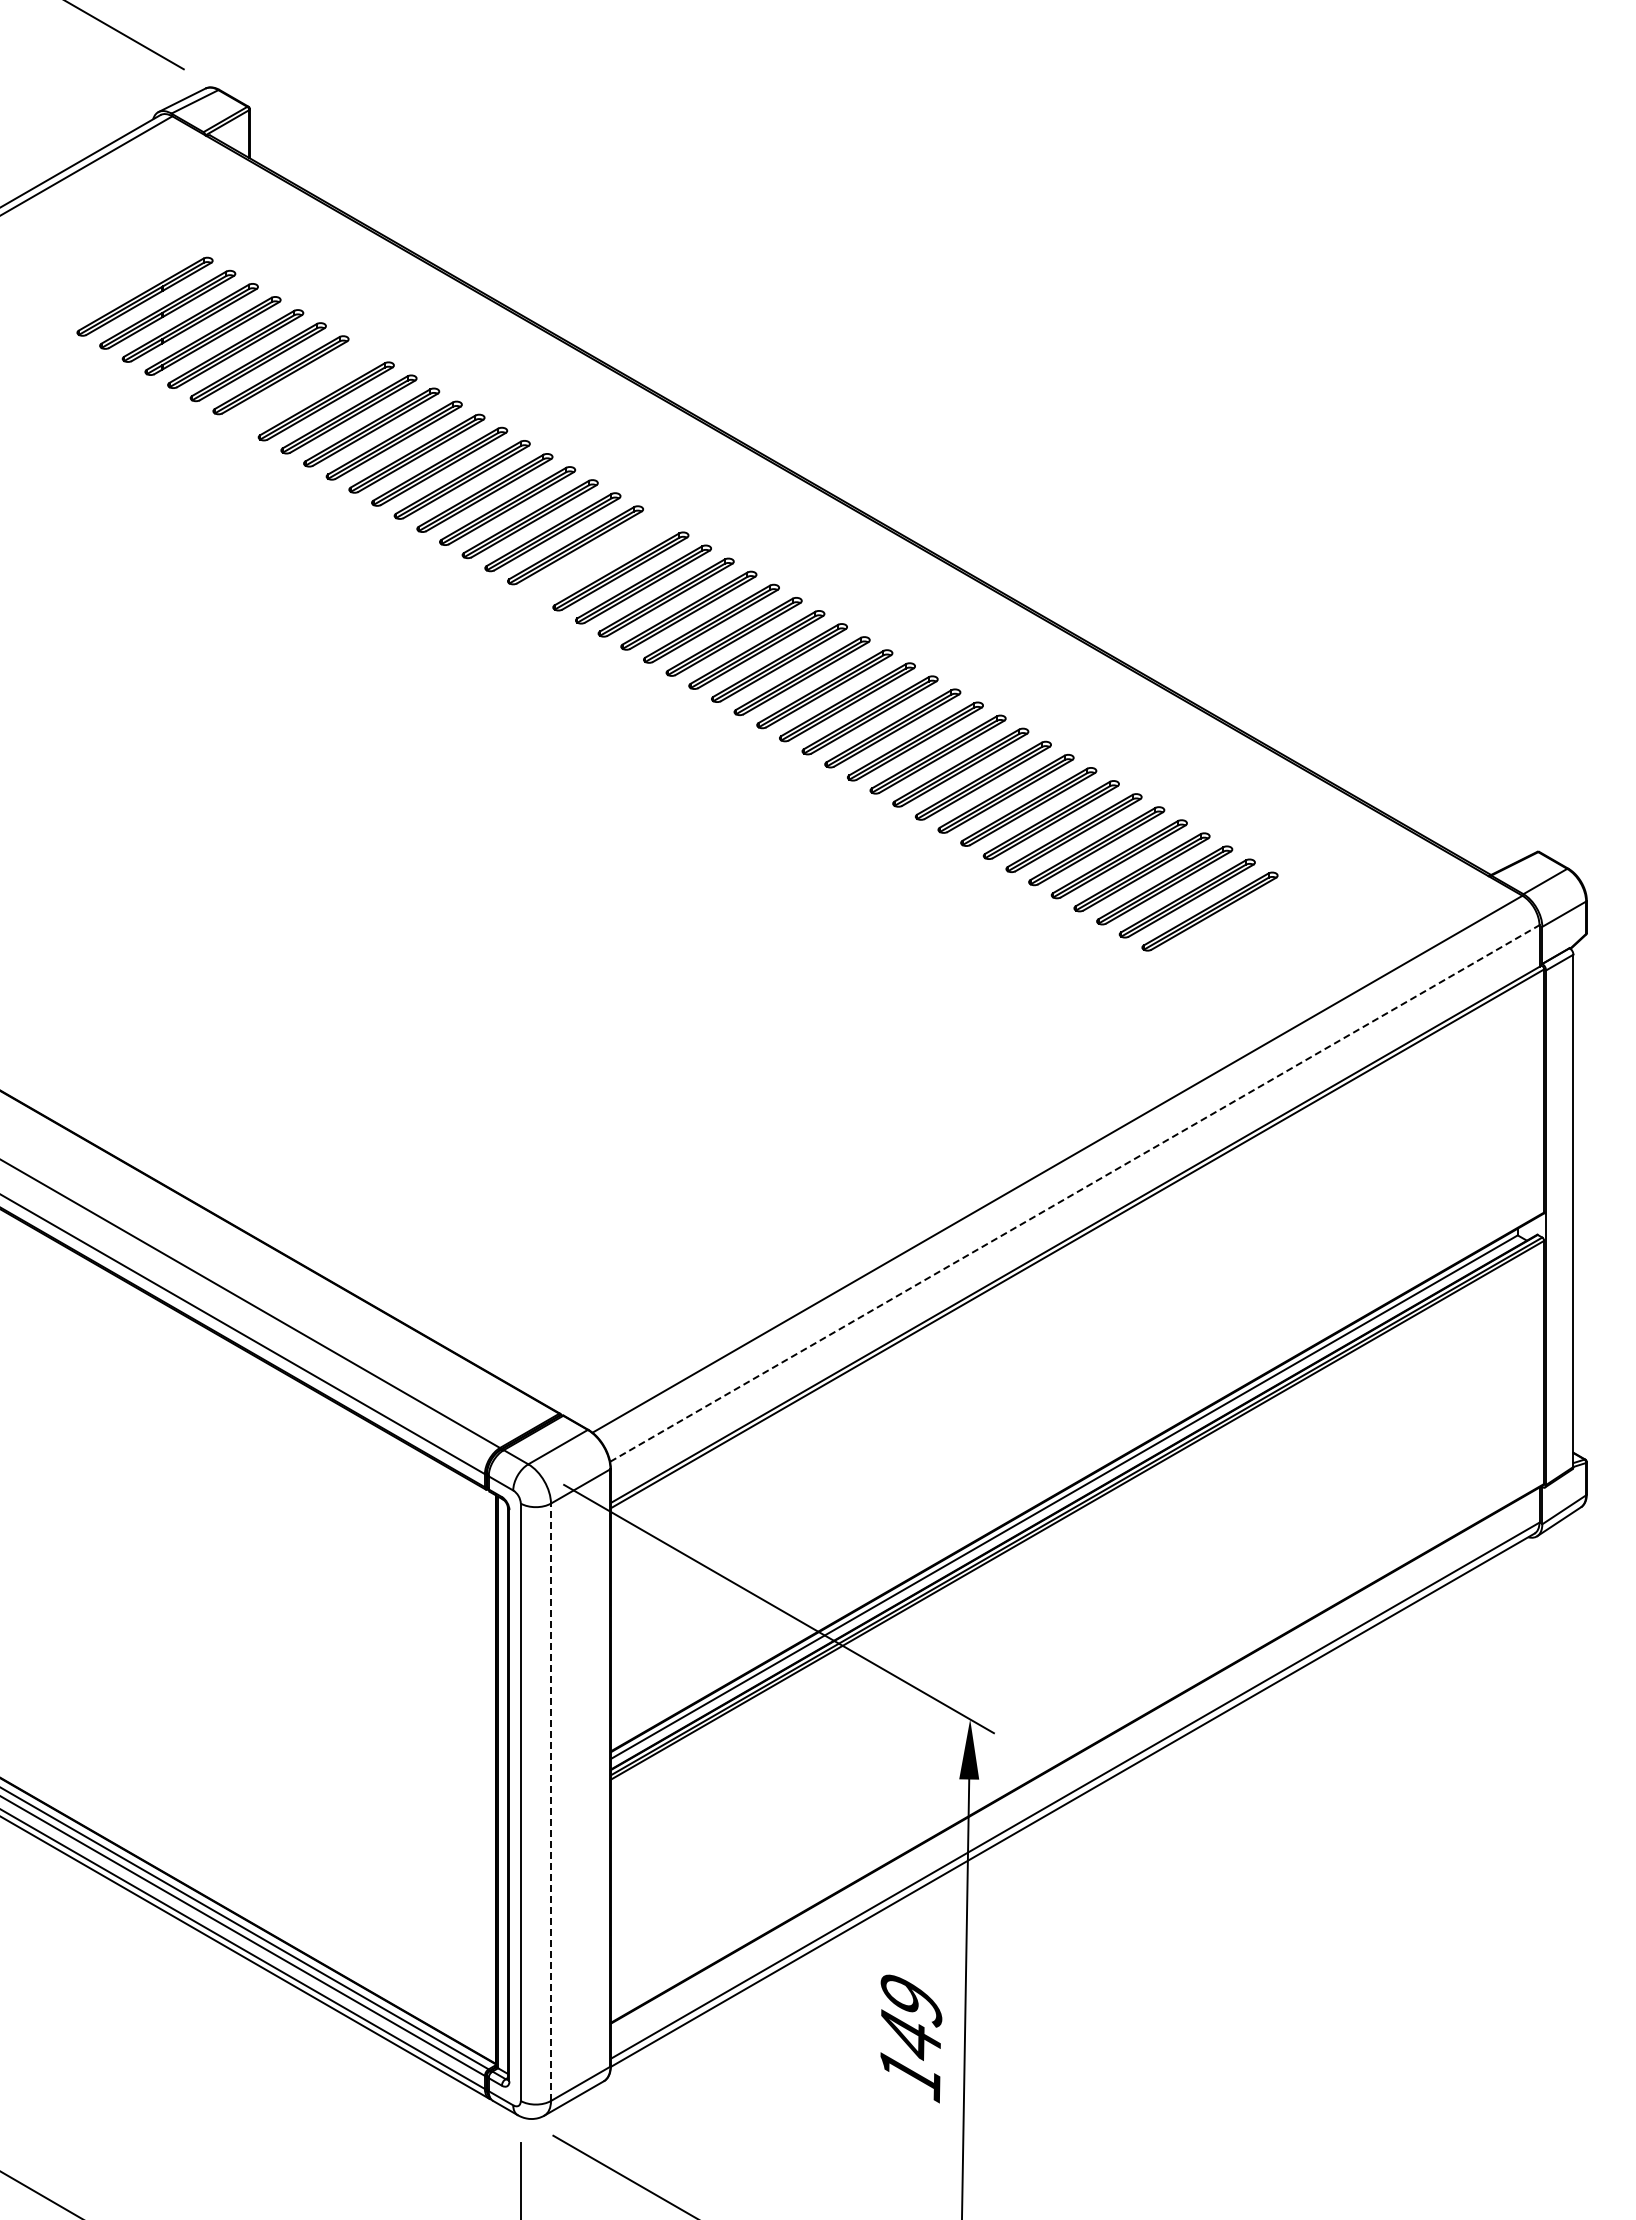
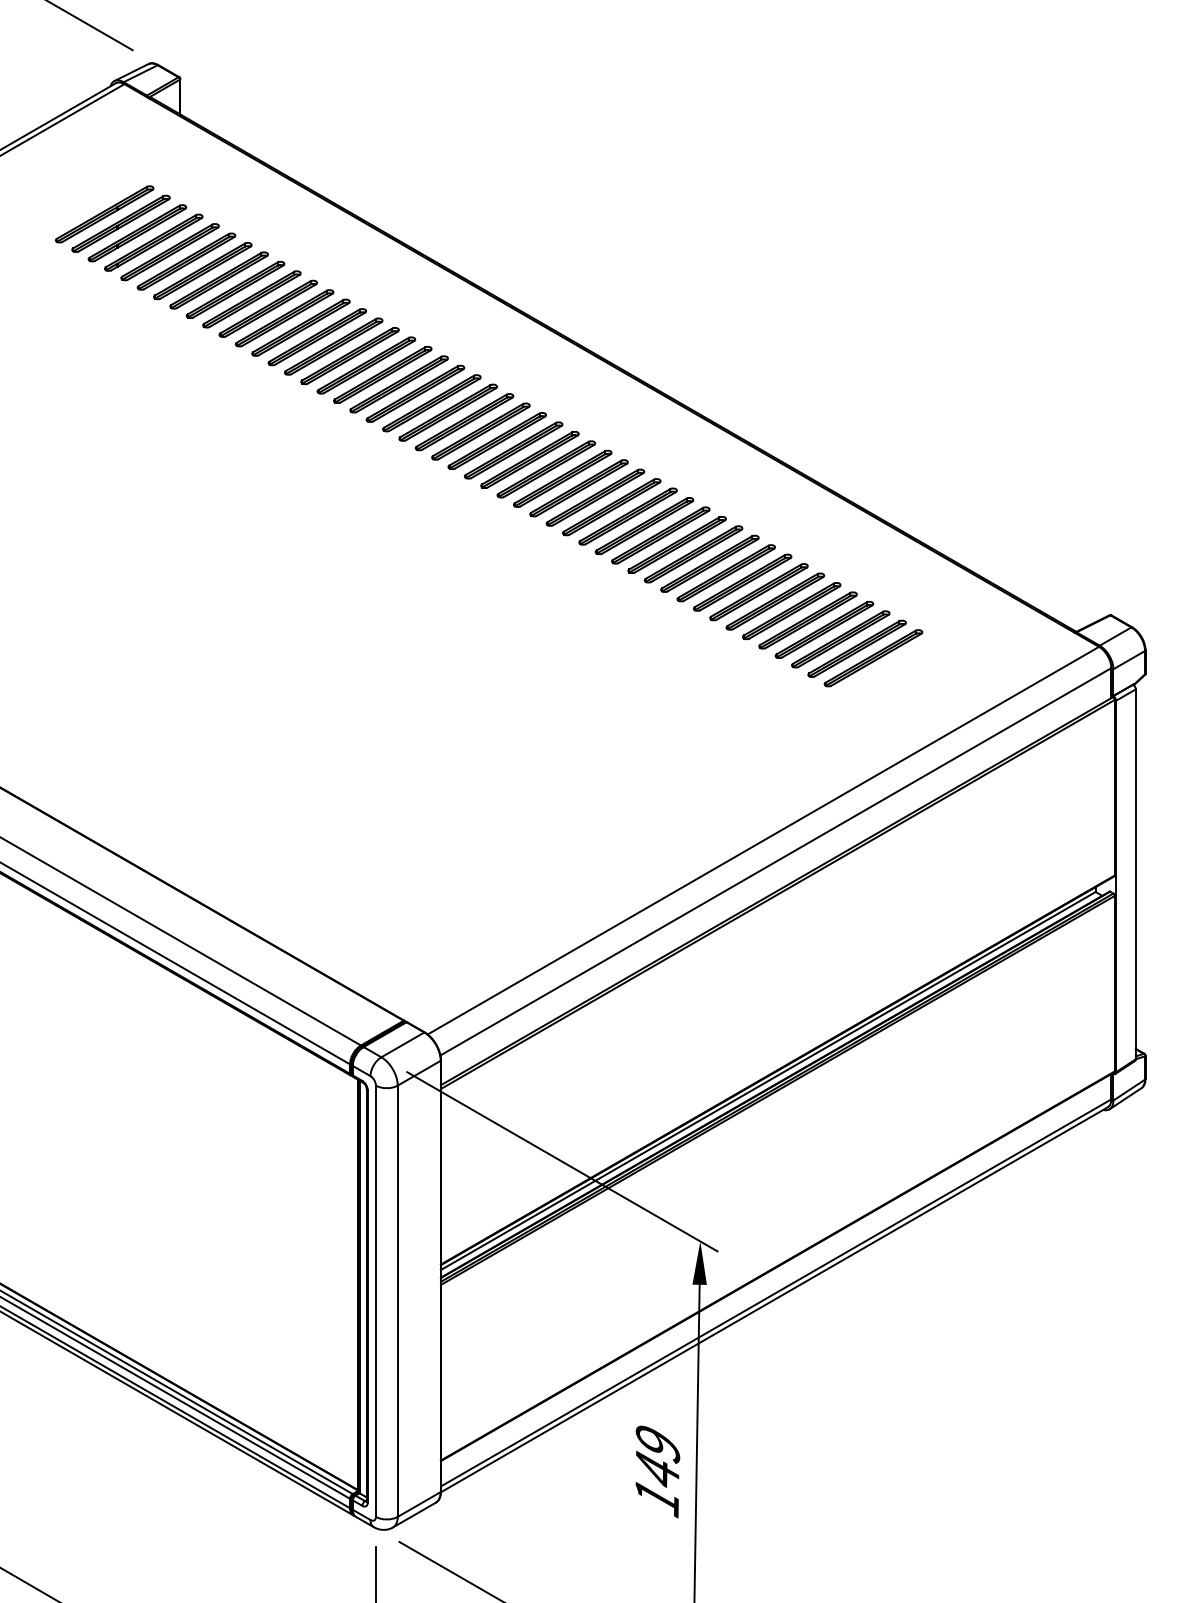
part: (303, 388) -> (219, 280), added
part: (597, 558) -> (431, 403), added
line: (1074, 1193) -> (775, 861), dashed -> solid
line: (551, 1802) -> (398, 1301), dashed -> solid

